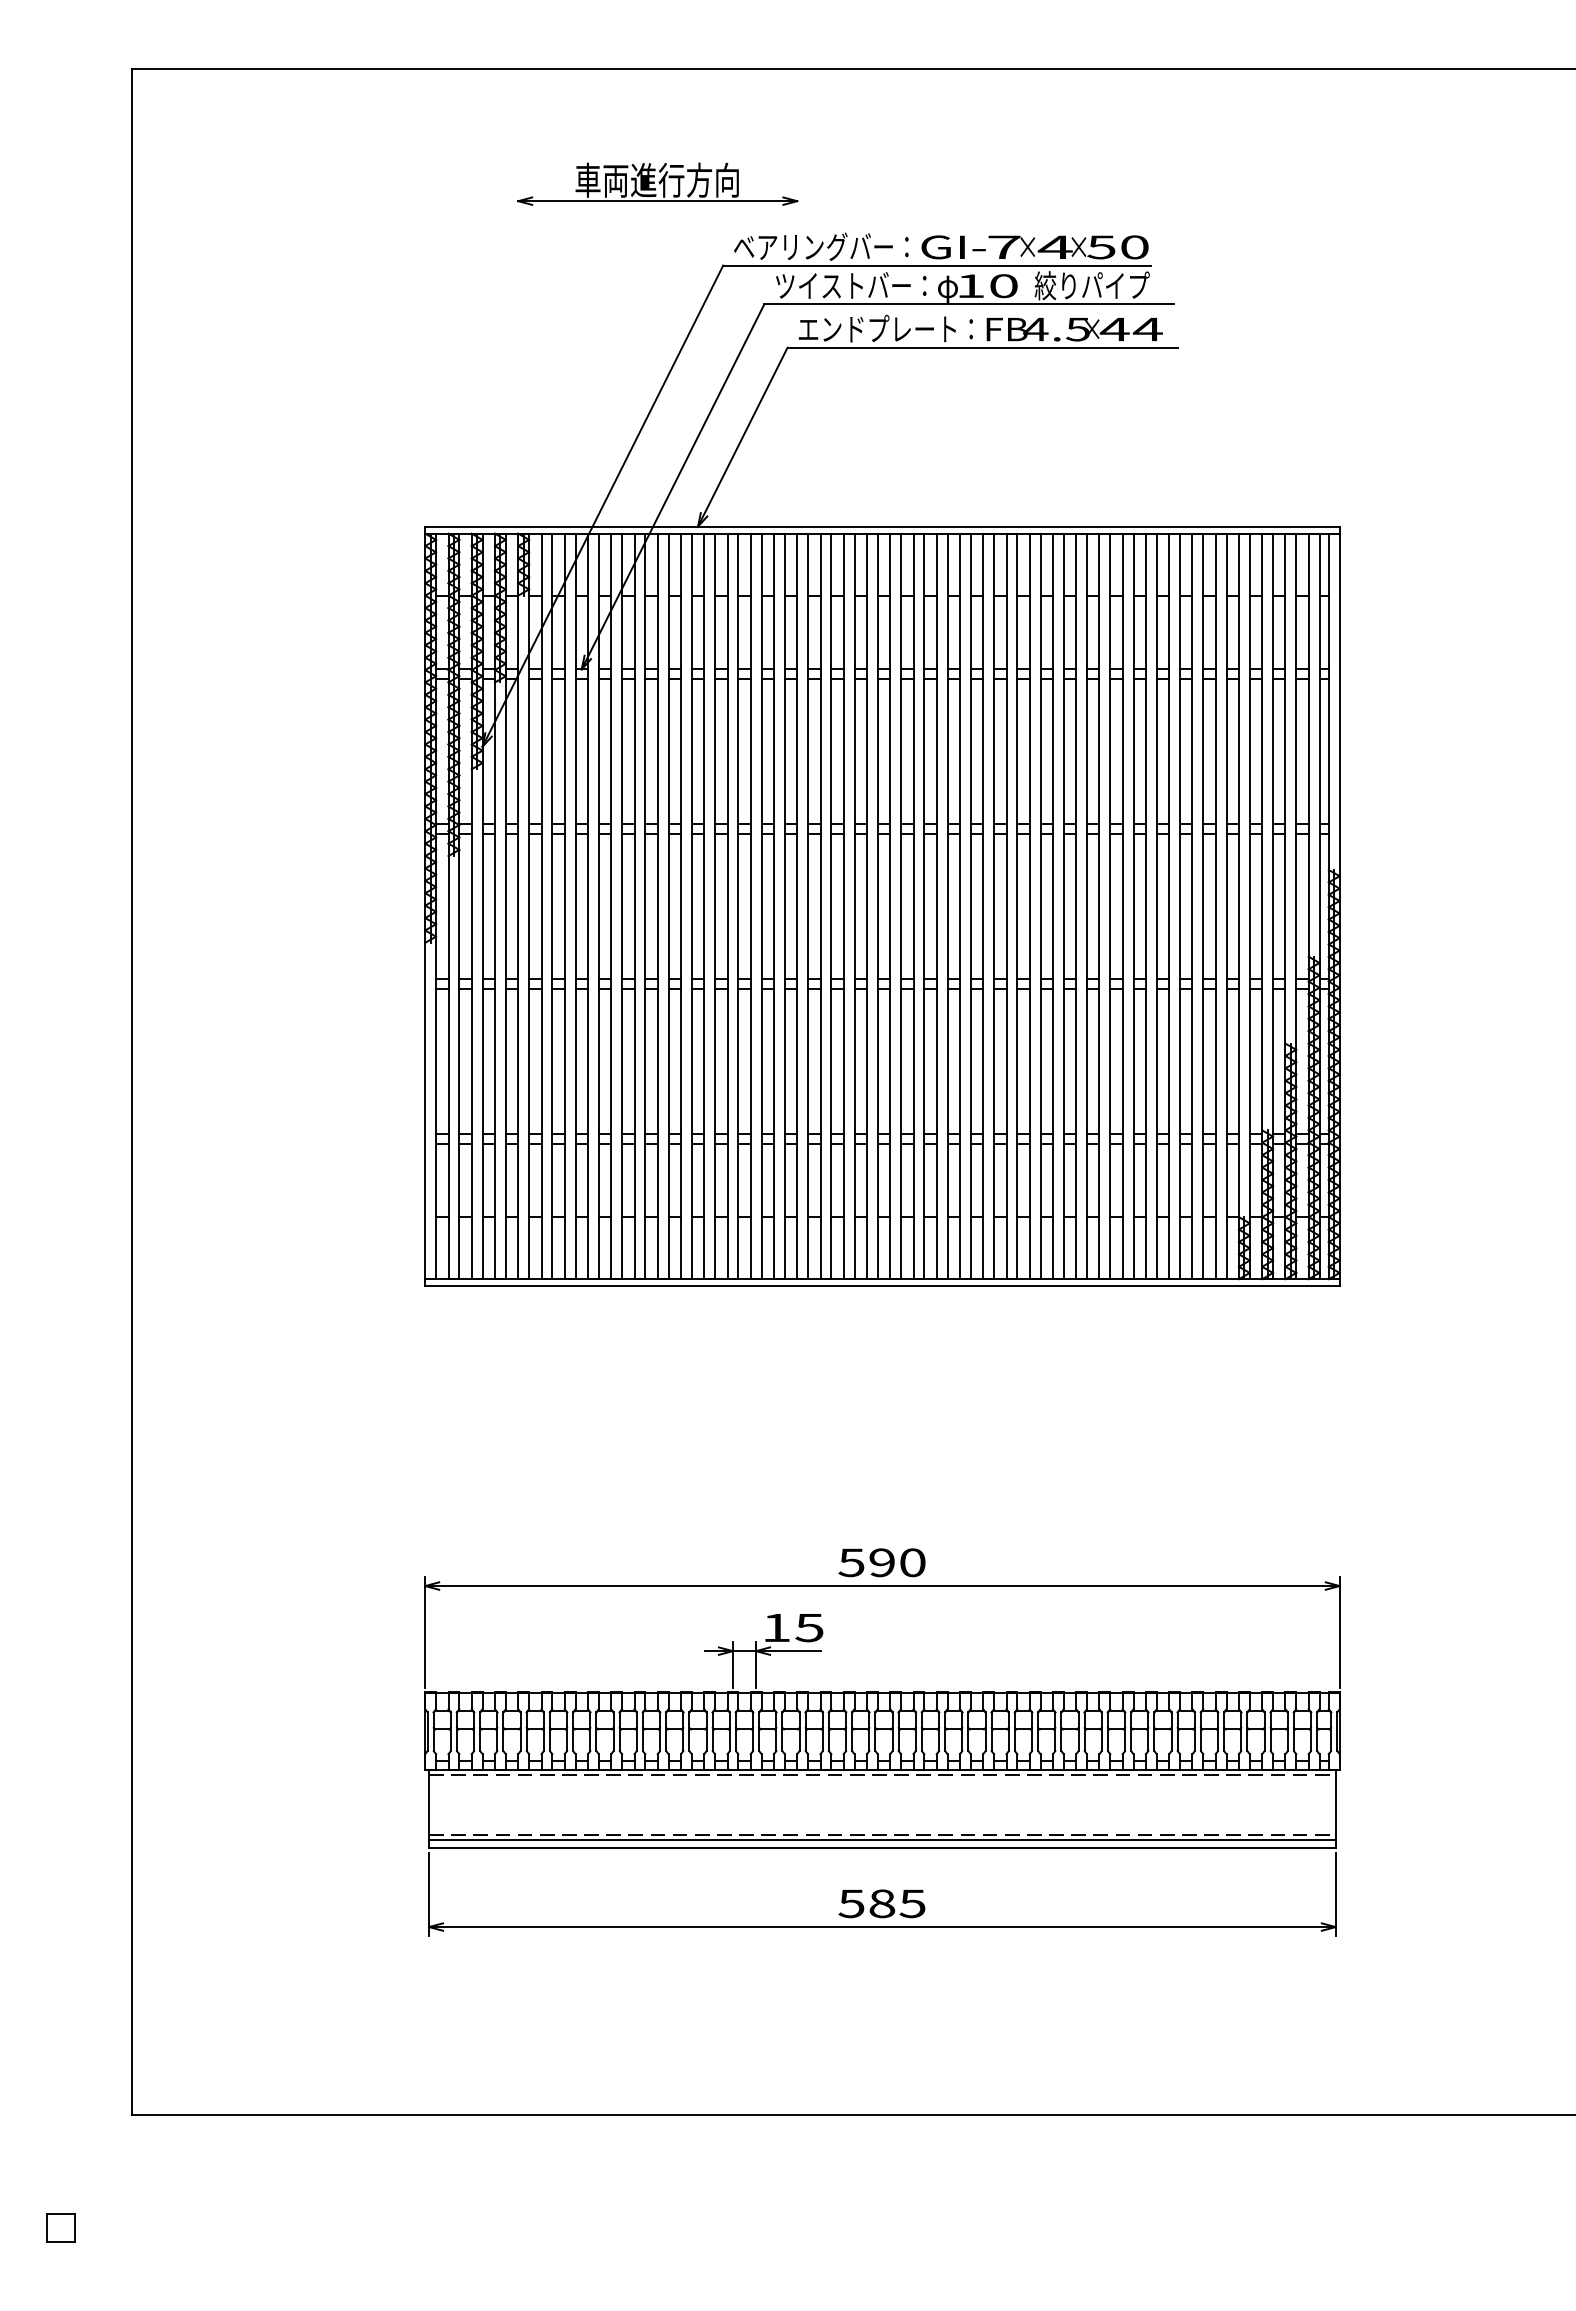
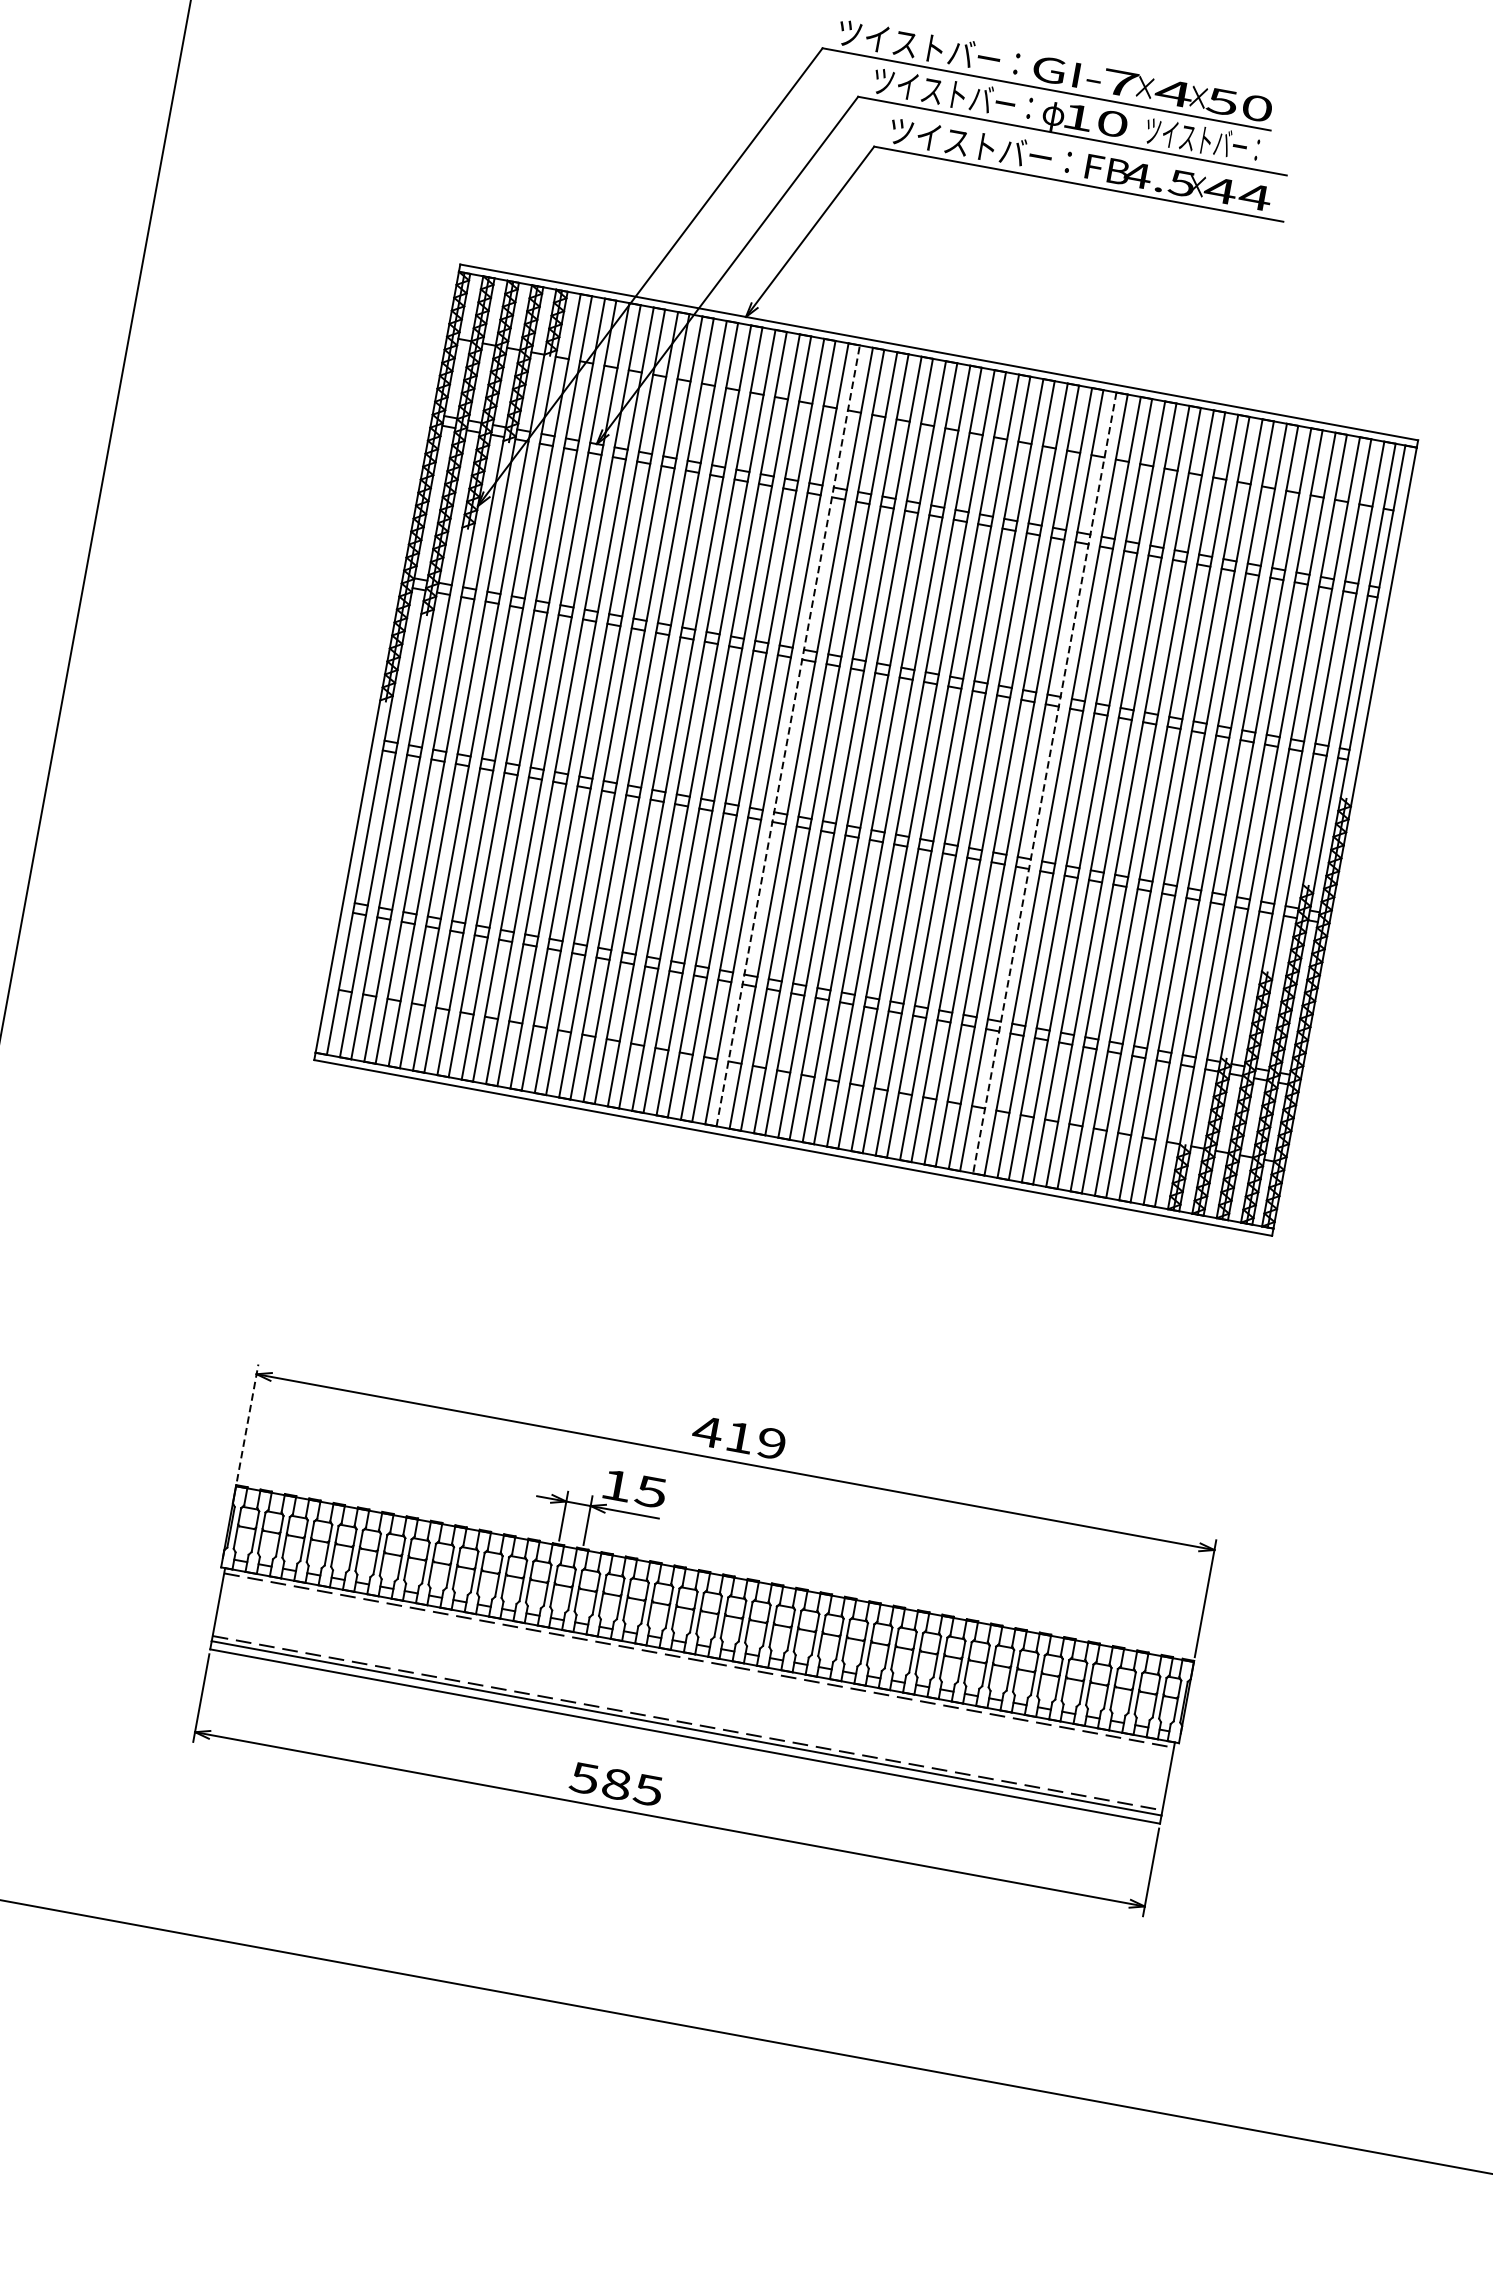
text: (821, 246) -> (929, 47), ベアリングバー： -> ツイストバー：
text: (1091, 285) -> (1204, 139), 絞りパイプ -> ツイストバー：
text: (885, 328) -> (980, 145), エンドプレート： -> ツイストバー：
line: (808, 906) -> (788, 736), solid -> dashed
line: (1052, 906) -> (1044, 782), solid -> dashed
text: (881, 1562) -> (739, 1437), 590 -> 419
line: (425, 1632) -> (247, 1422), solid -> dashed
text: (881, 1903) -> (615, 1783), moved

